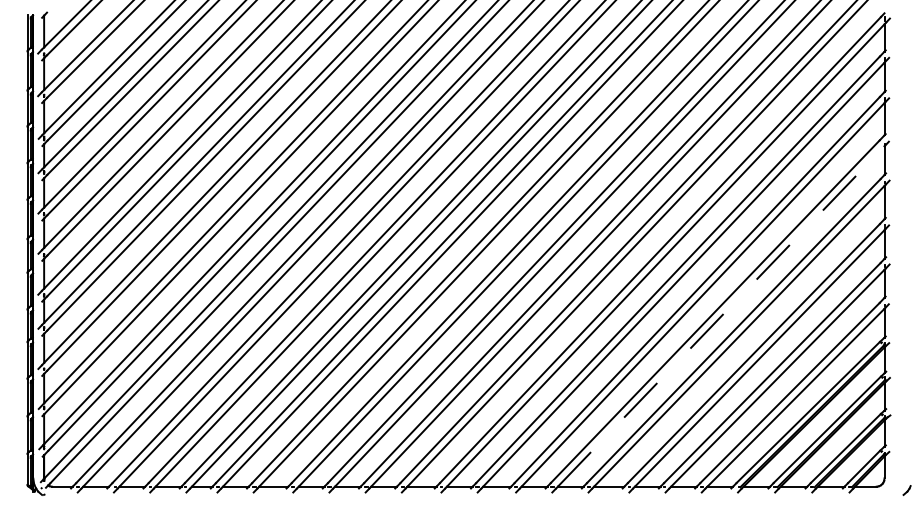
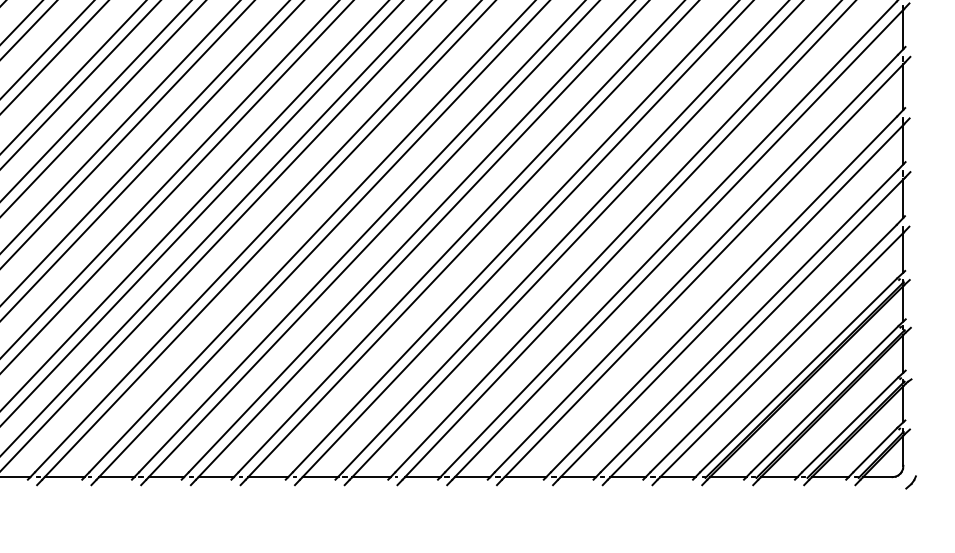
line: (721, 316) -> (679, 243), dashed -> solid
part: (906, 490) -> (910, 482), moved

